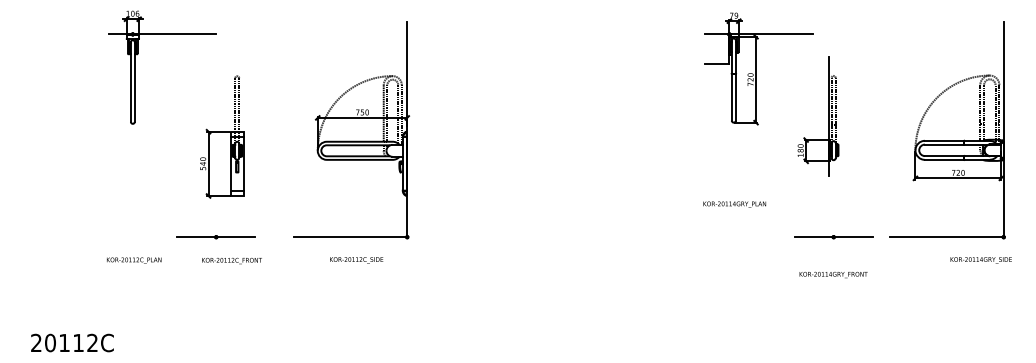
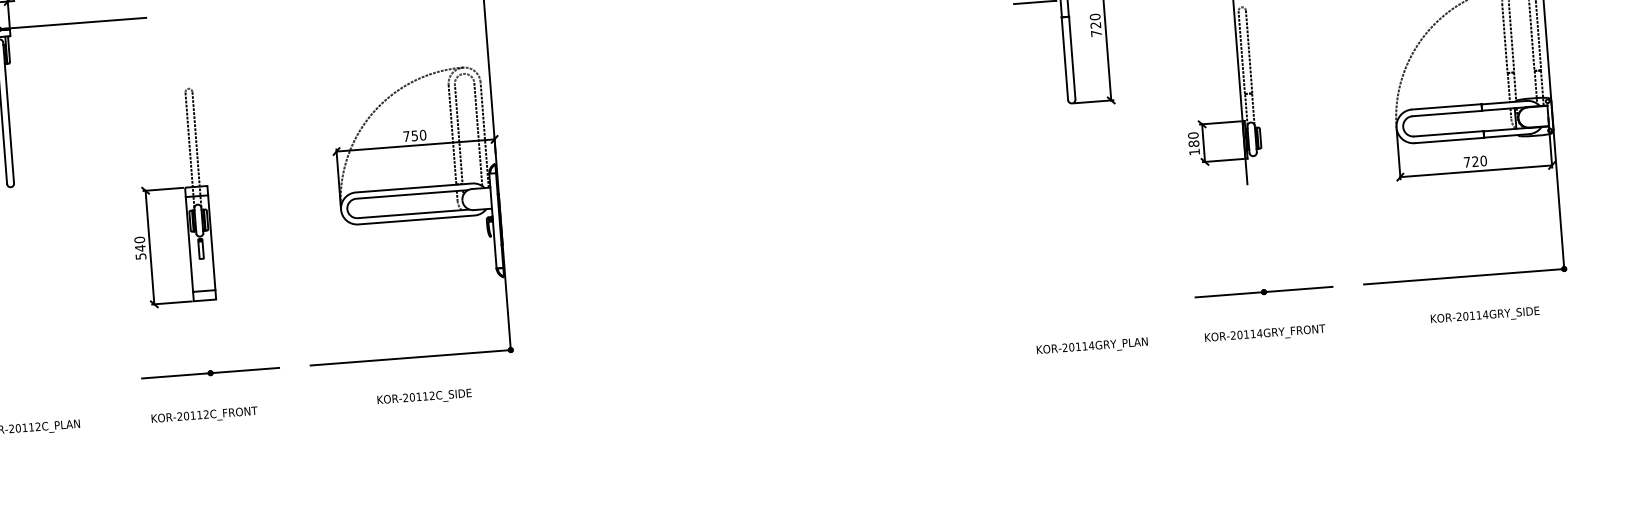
text: (734, 204) -> (1091, 346), moved
part: (215, 237) -> (209, 373), moved
text: (980, 260) -> (1484, 316), moved
text: (833, 274) -> (1265, 333), moved

